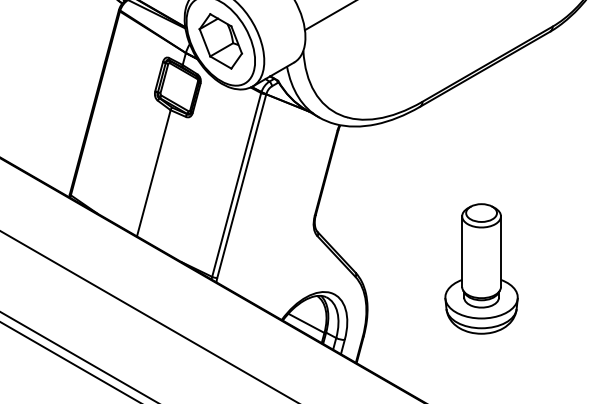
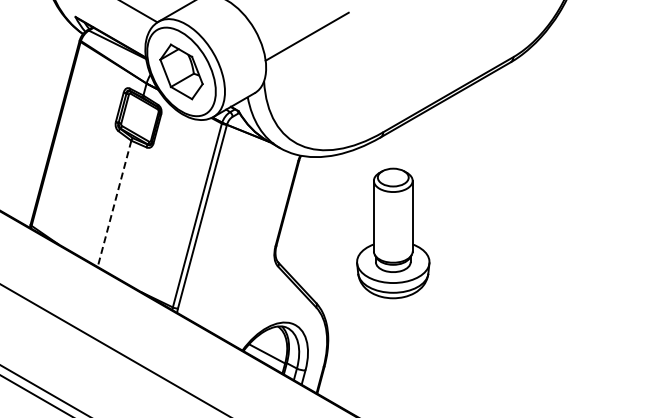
line: (153, 173) -> (114, 204), solid -> dashed
part: (481, 268) -> (393, 233), moved

